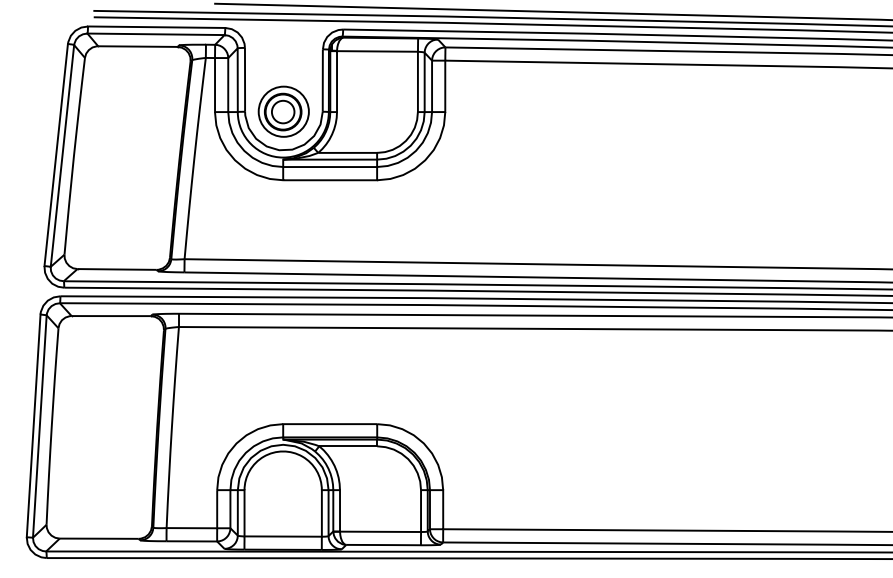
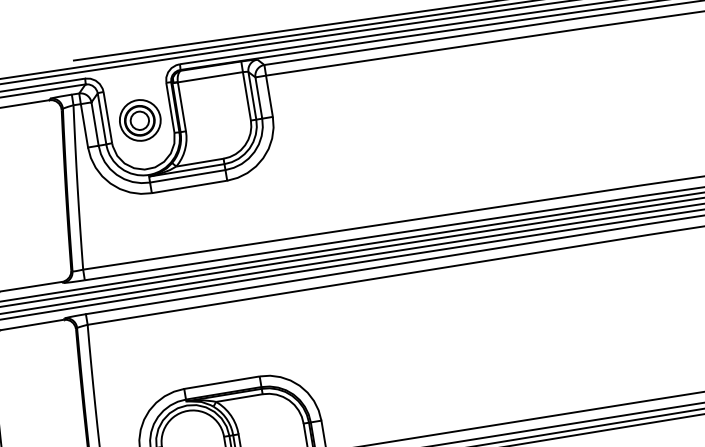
part: (283, 111) -> (140, 120), moved

